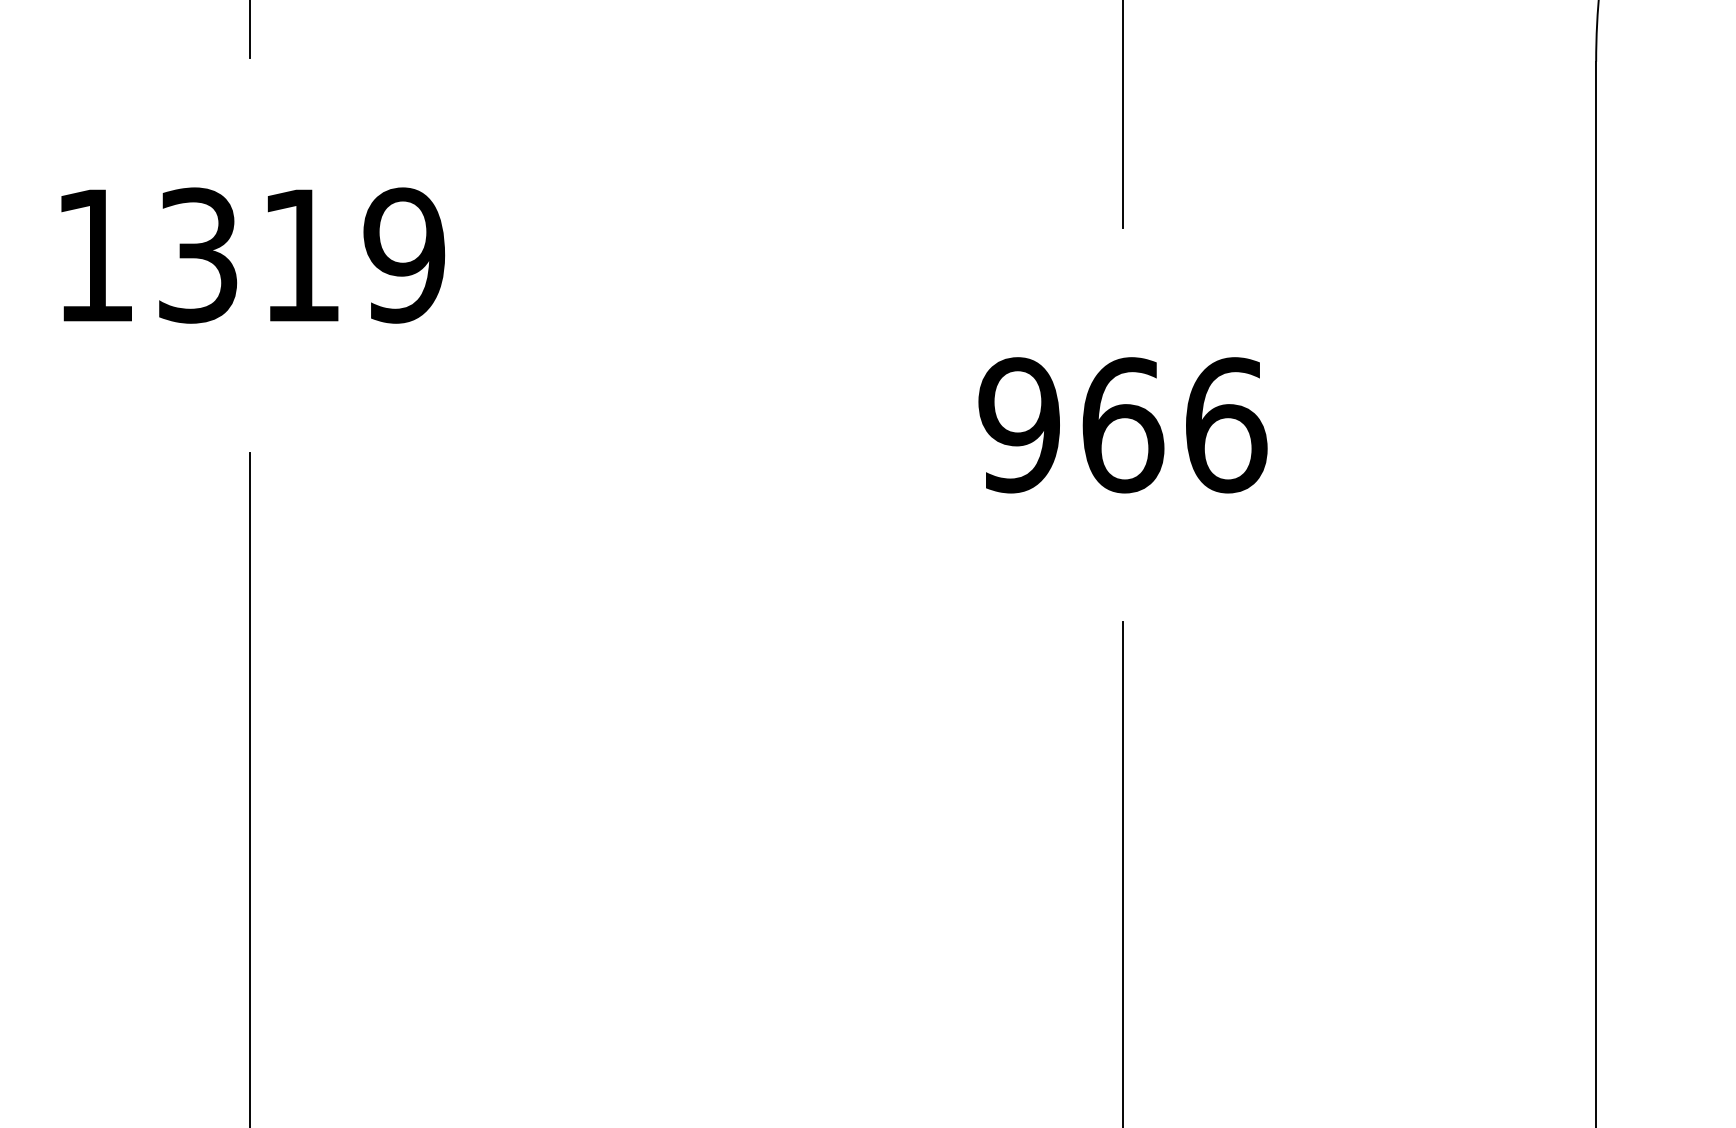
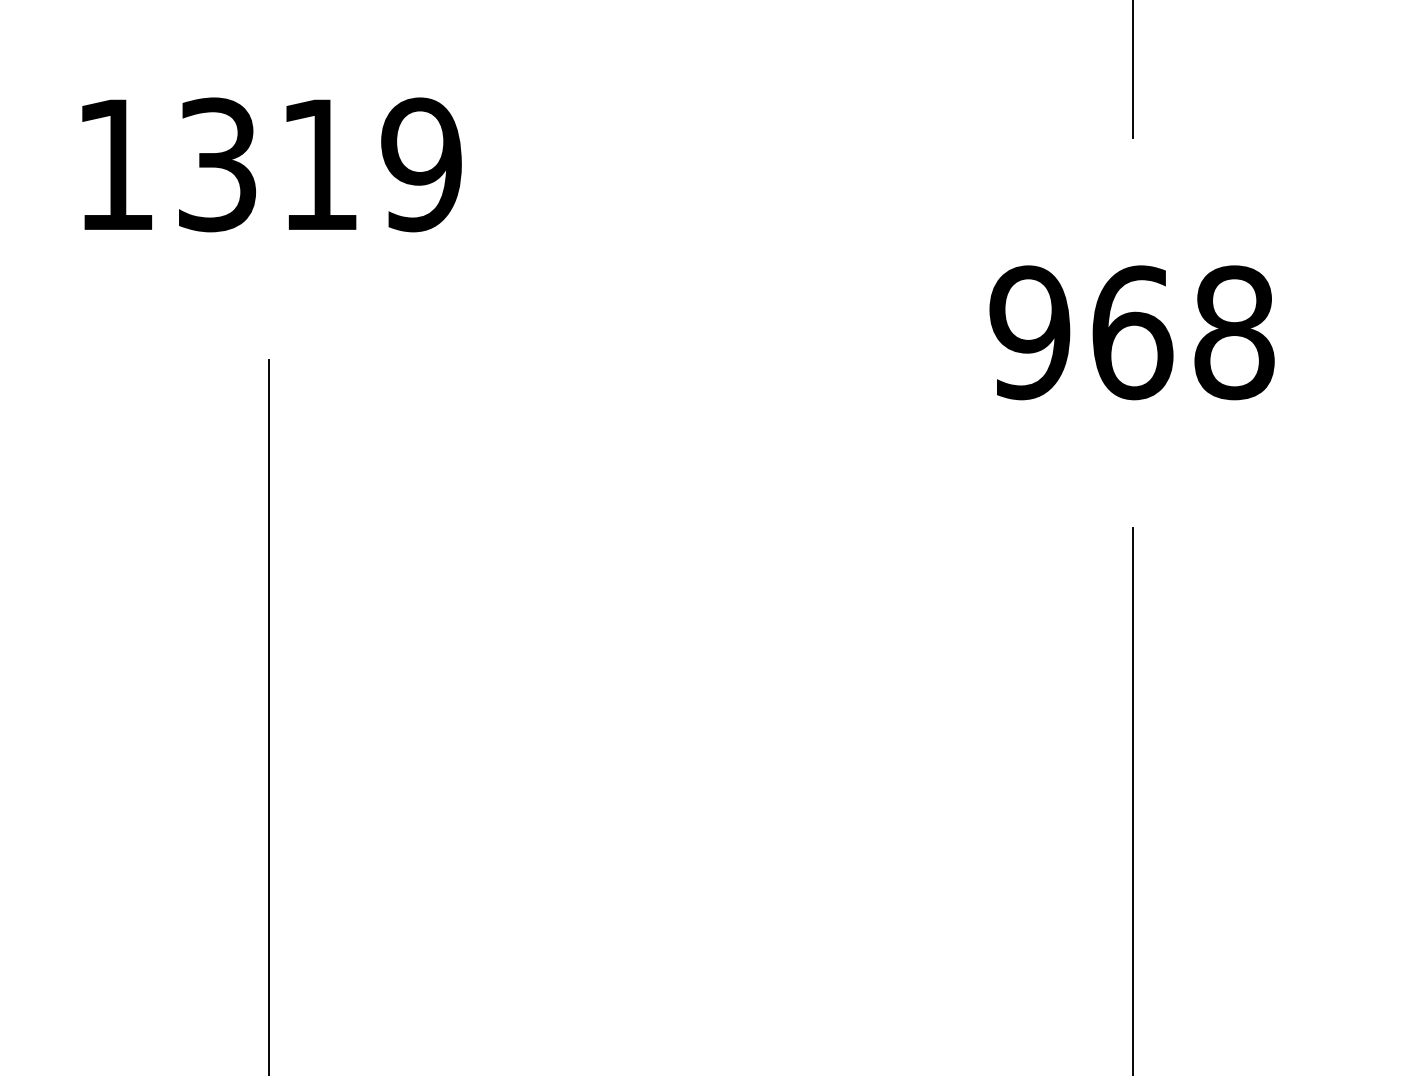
text: (1226, 425) -> (1234, 332), 966 -> 968

